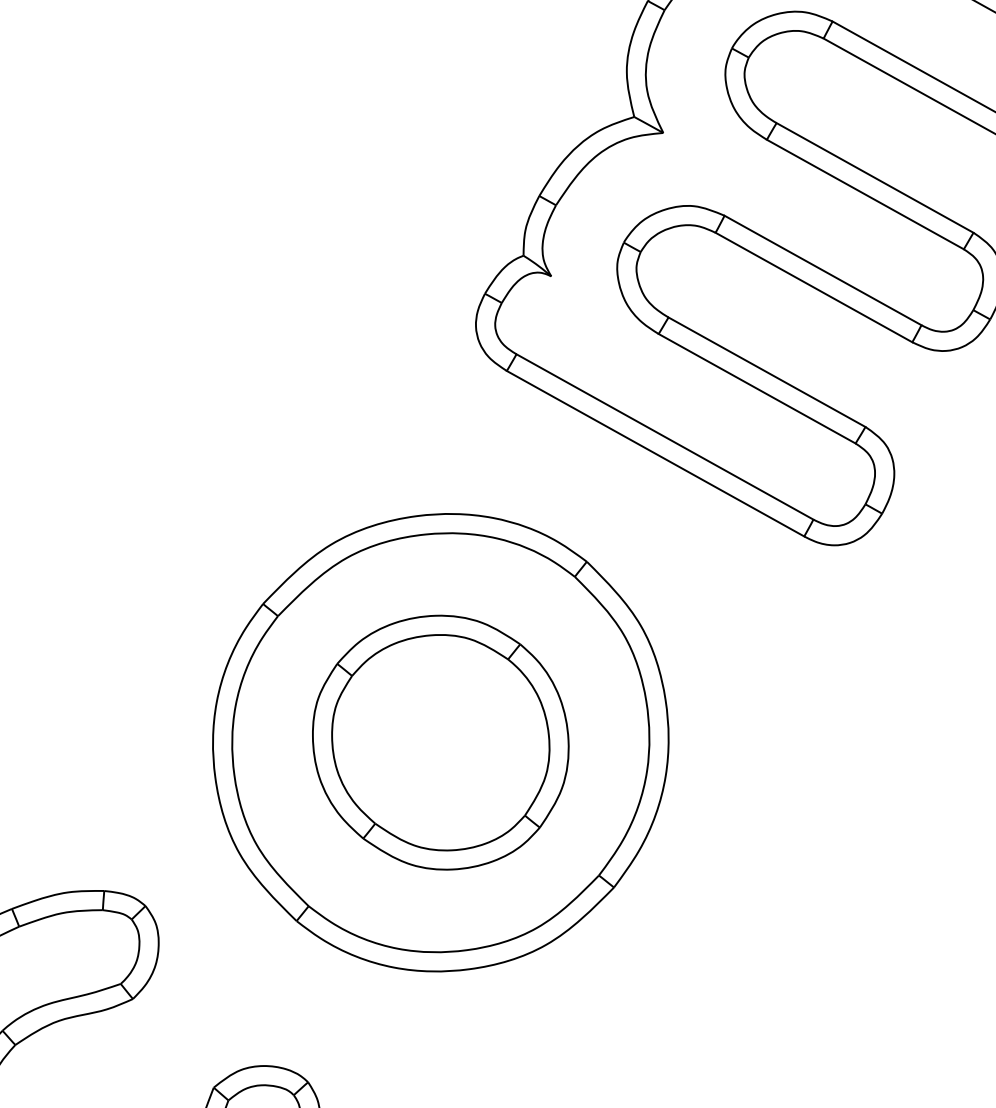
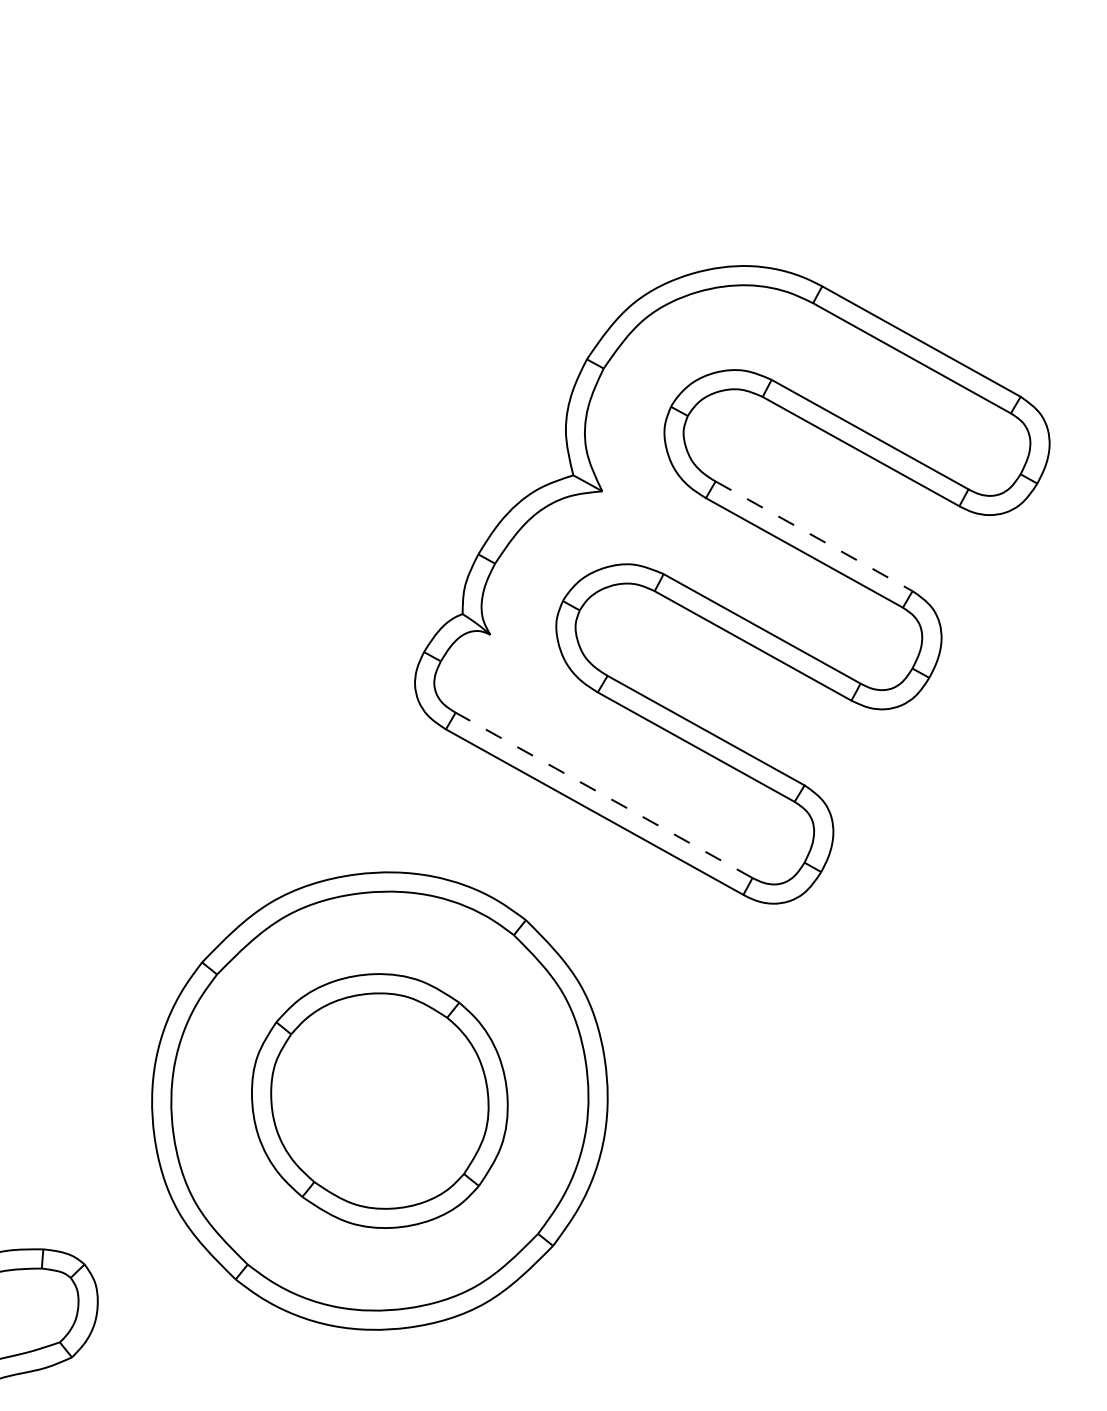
line: (875, 178) -> (814, 536), solid -> dashed
line: (665, 437) -> (604, 795), solid -> dashed

